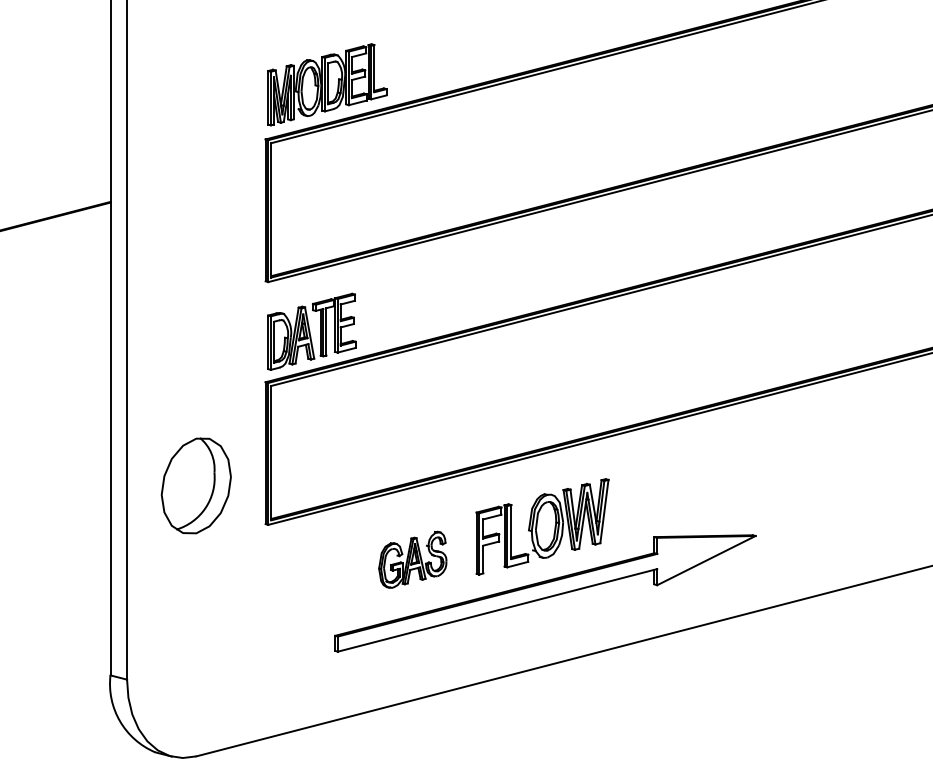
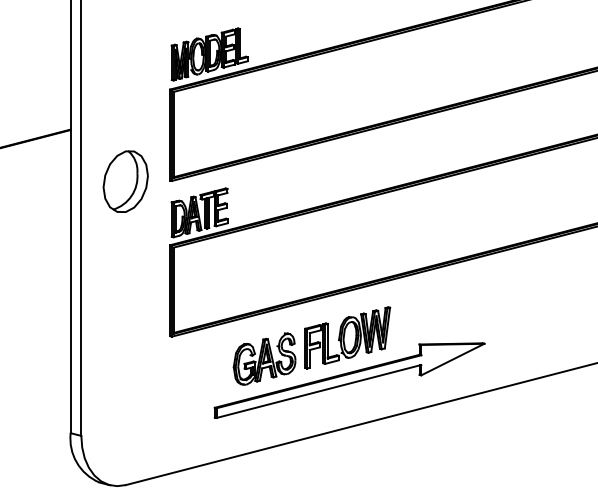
part: (195, 485) -> (125, 181), moved
part: (412, 558) -> (264, 358), size x1.43

